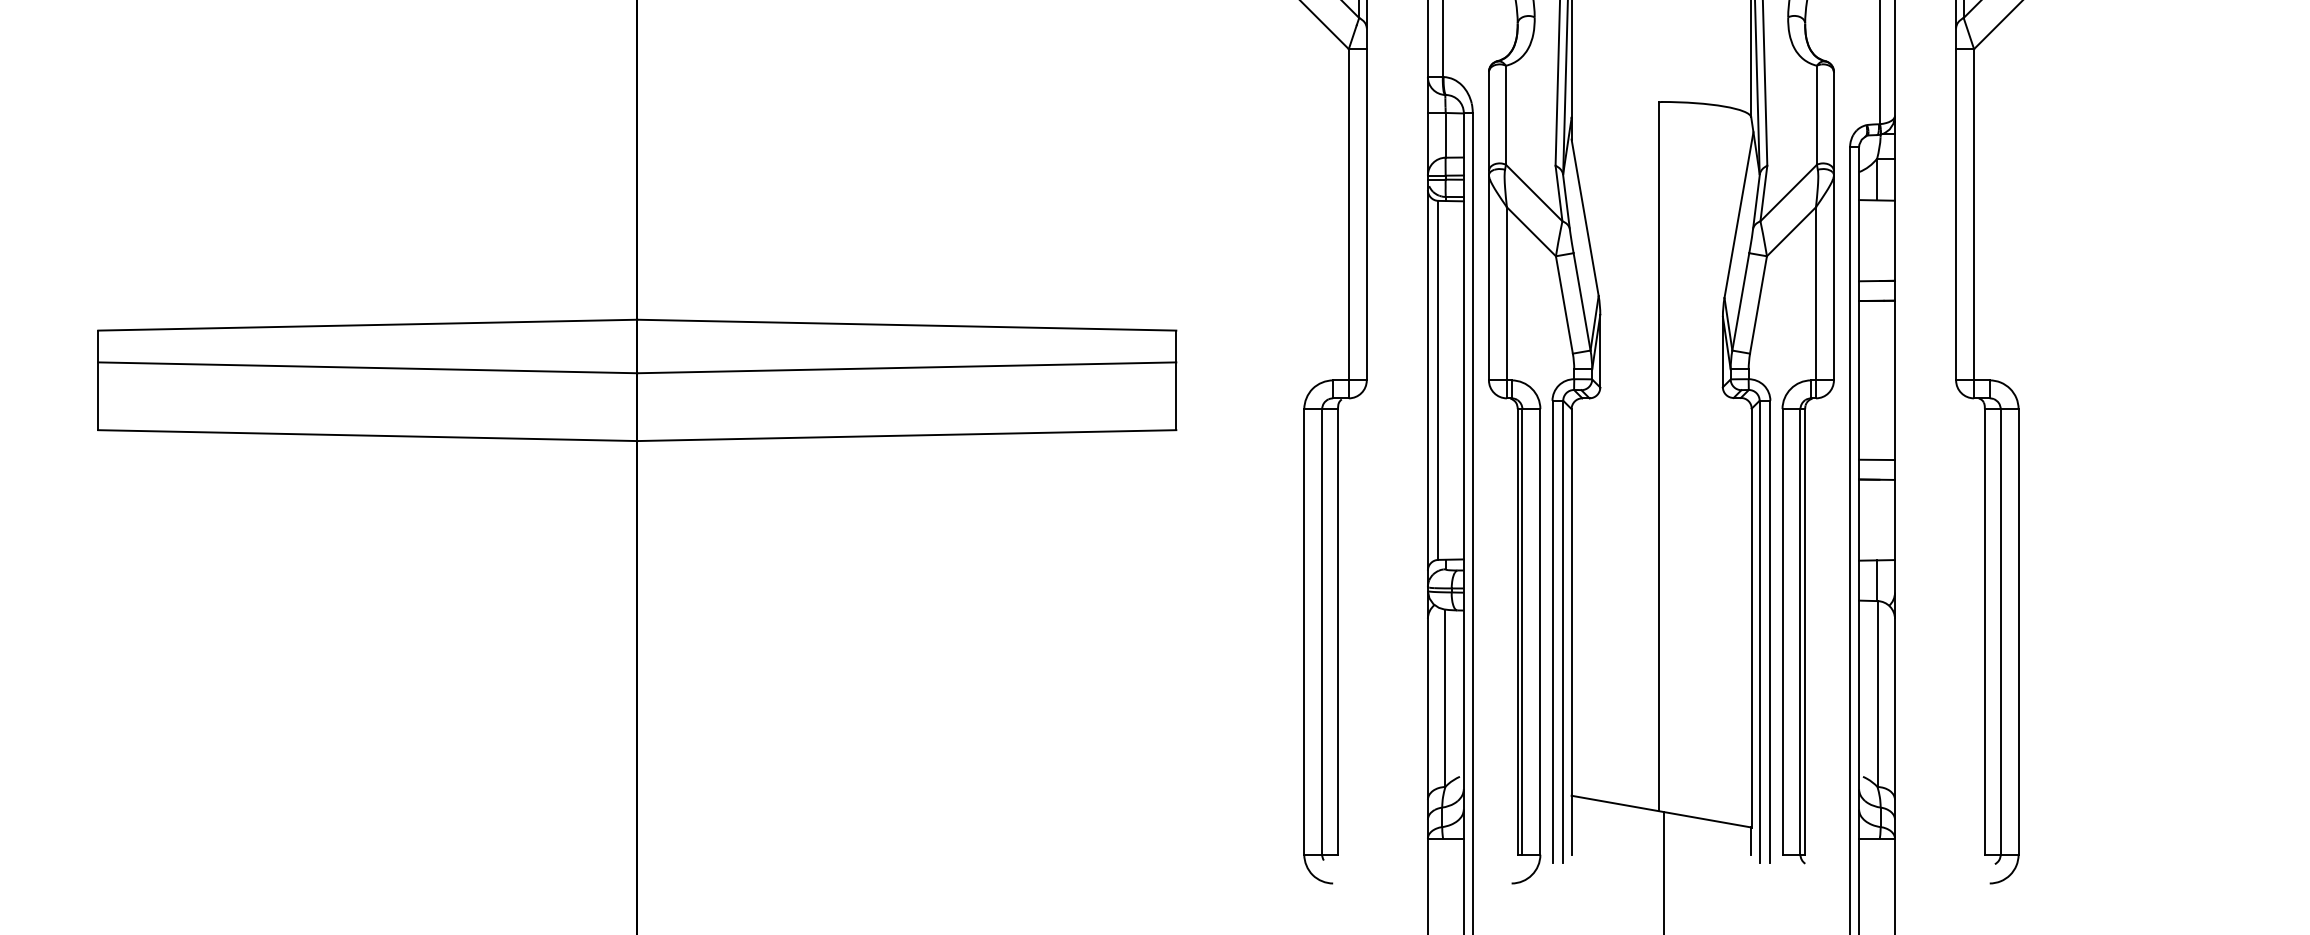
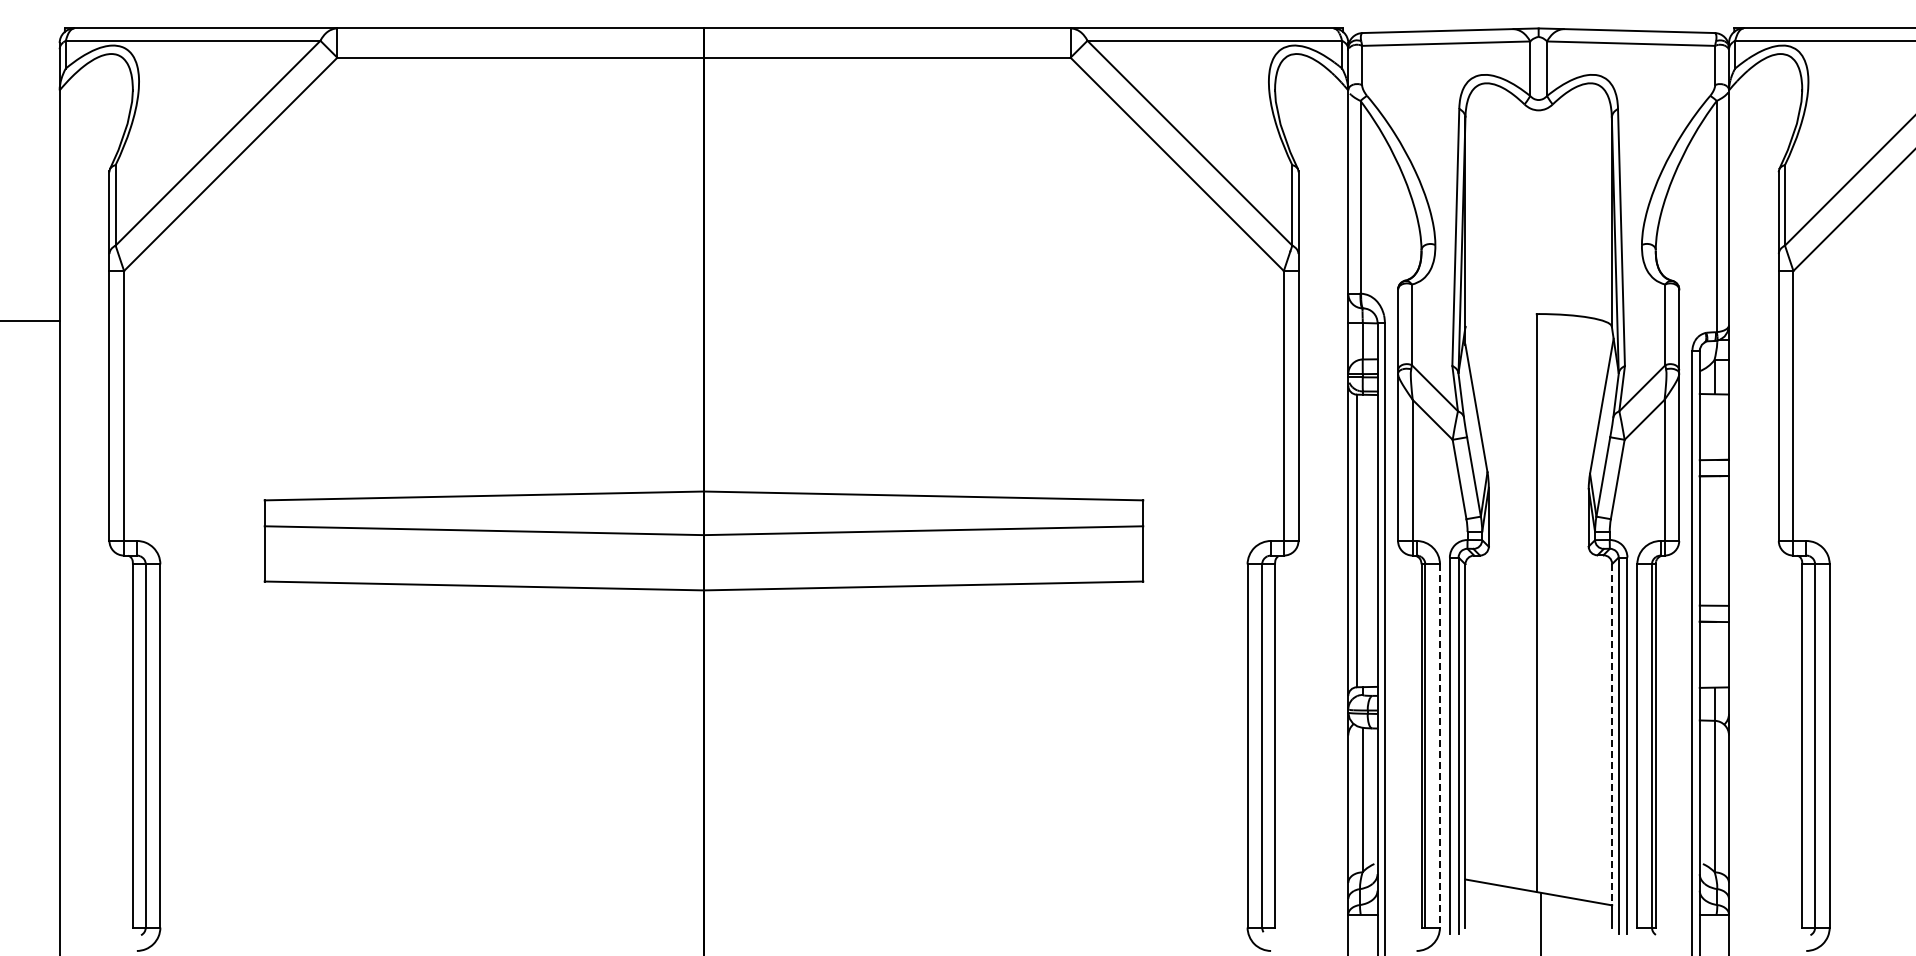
line: (1752, 617) -> (1612, 734), solid -> dashed
line: (1539, 631) -> (1439, 745), solid -> dashed

